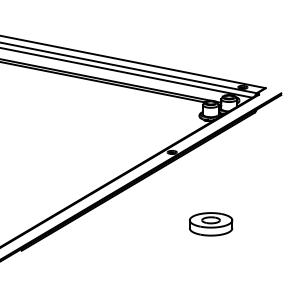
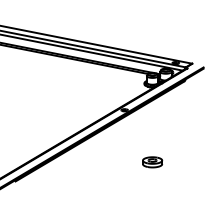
part: (210, 224) -> (152, 162), size x0.62

